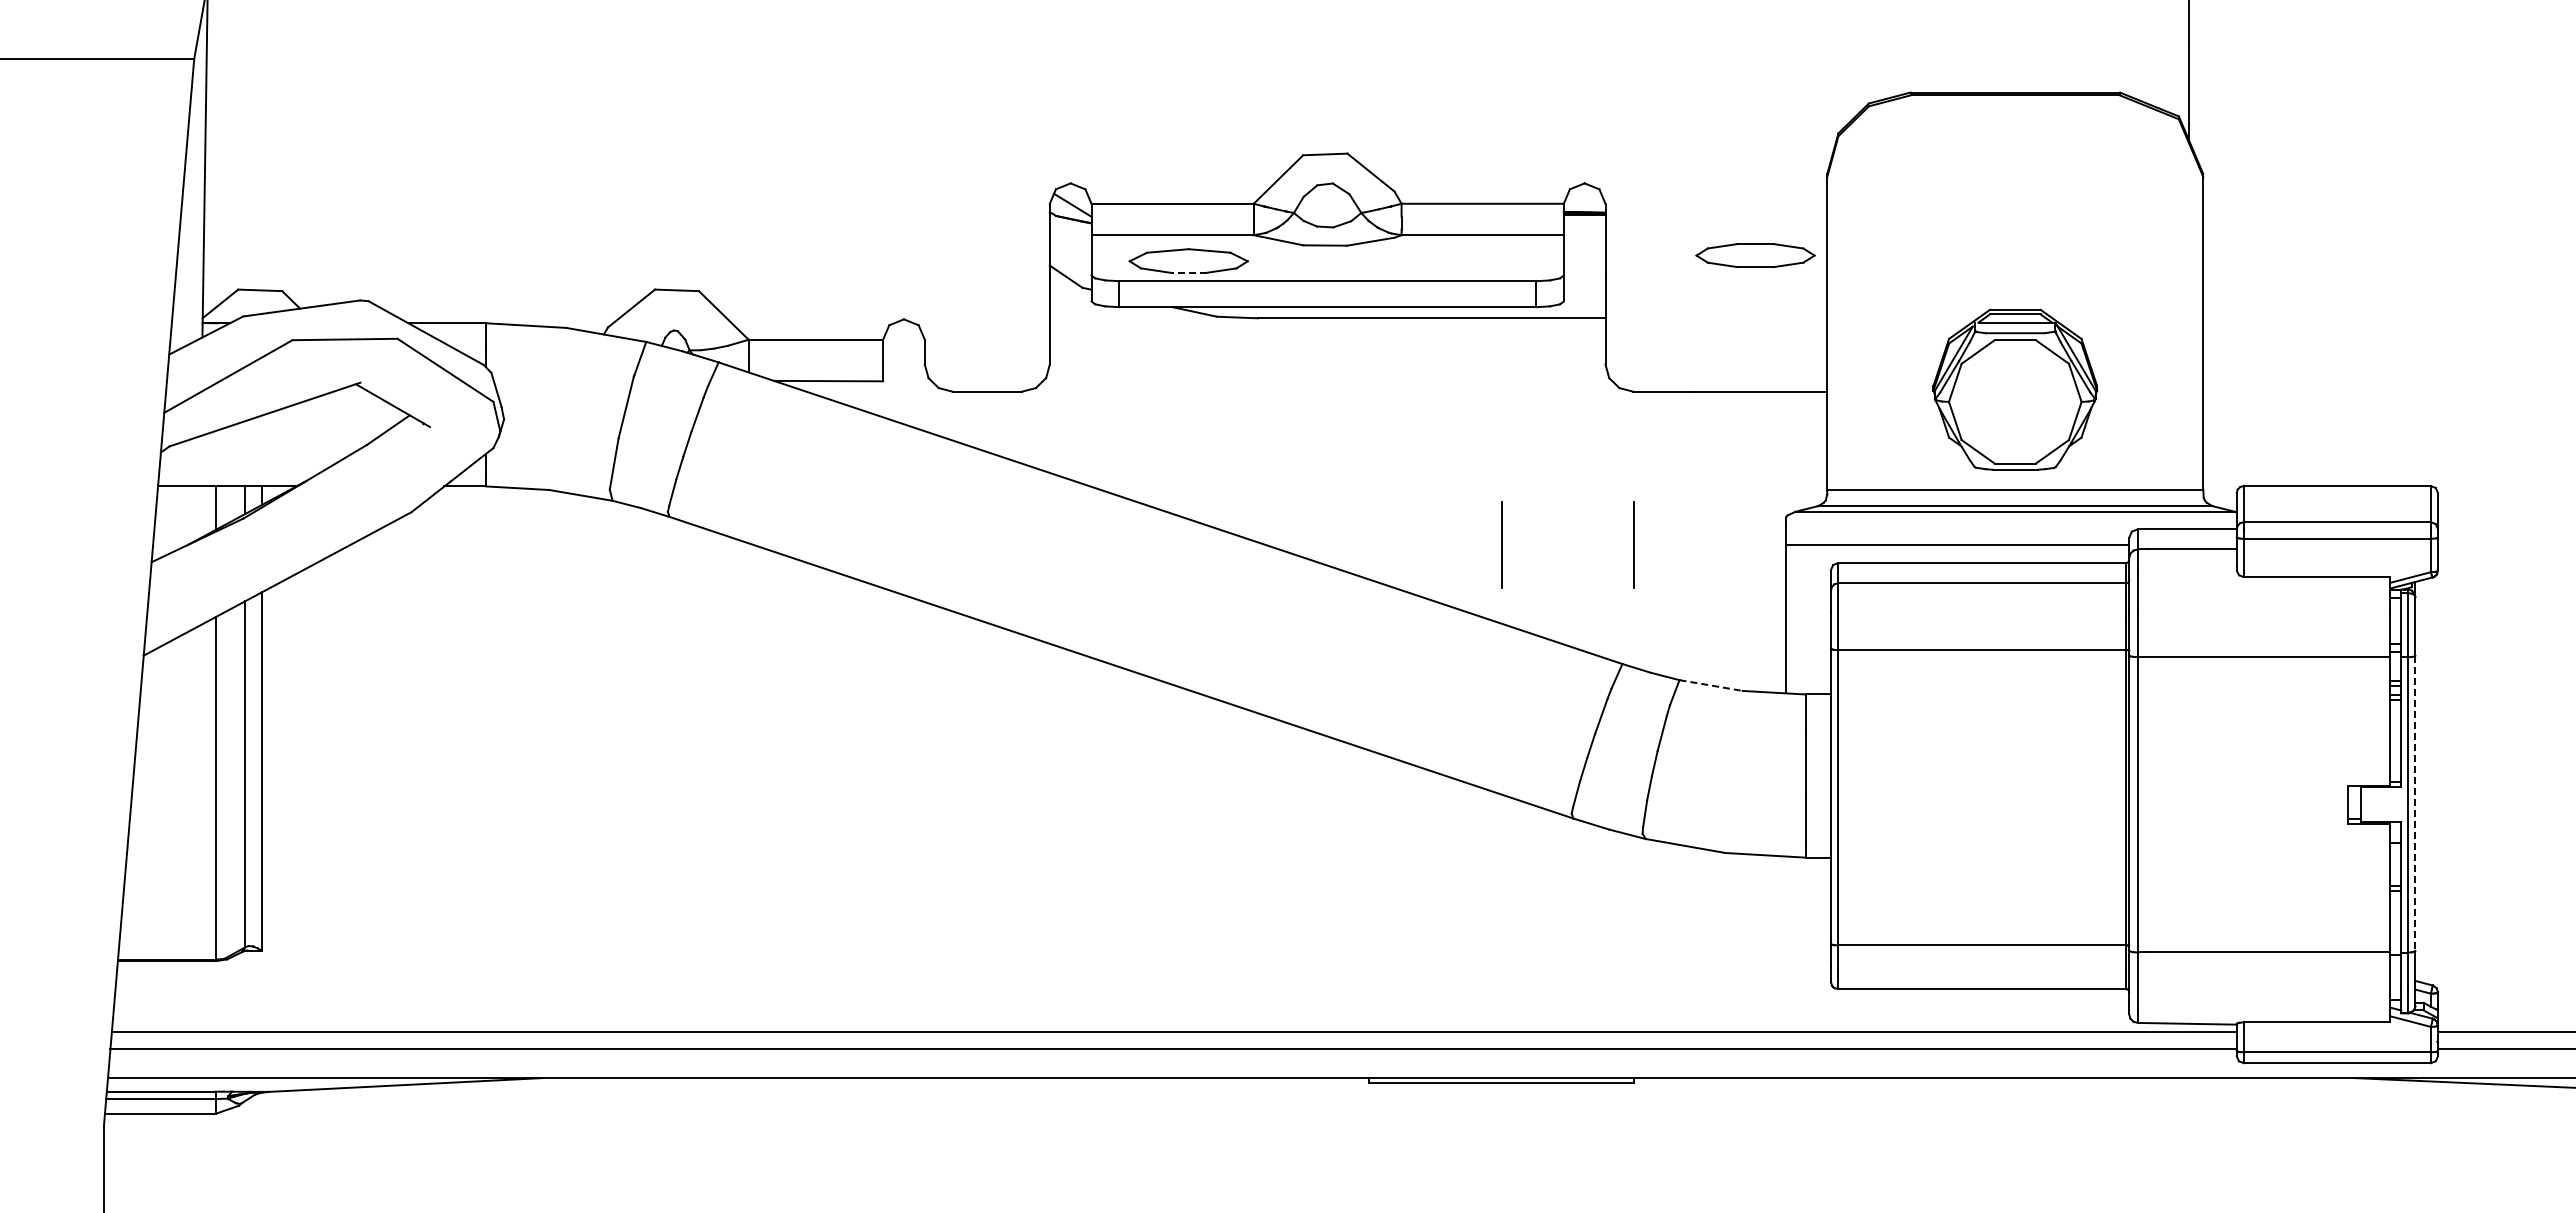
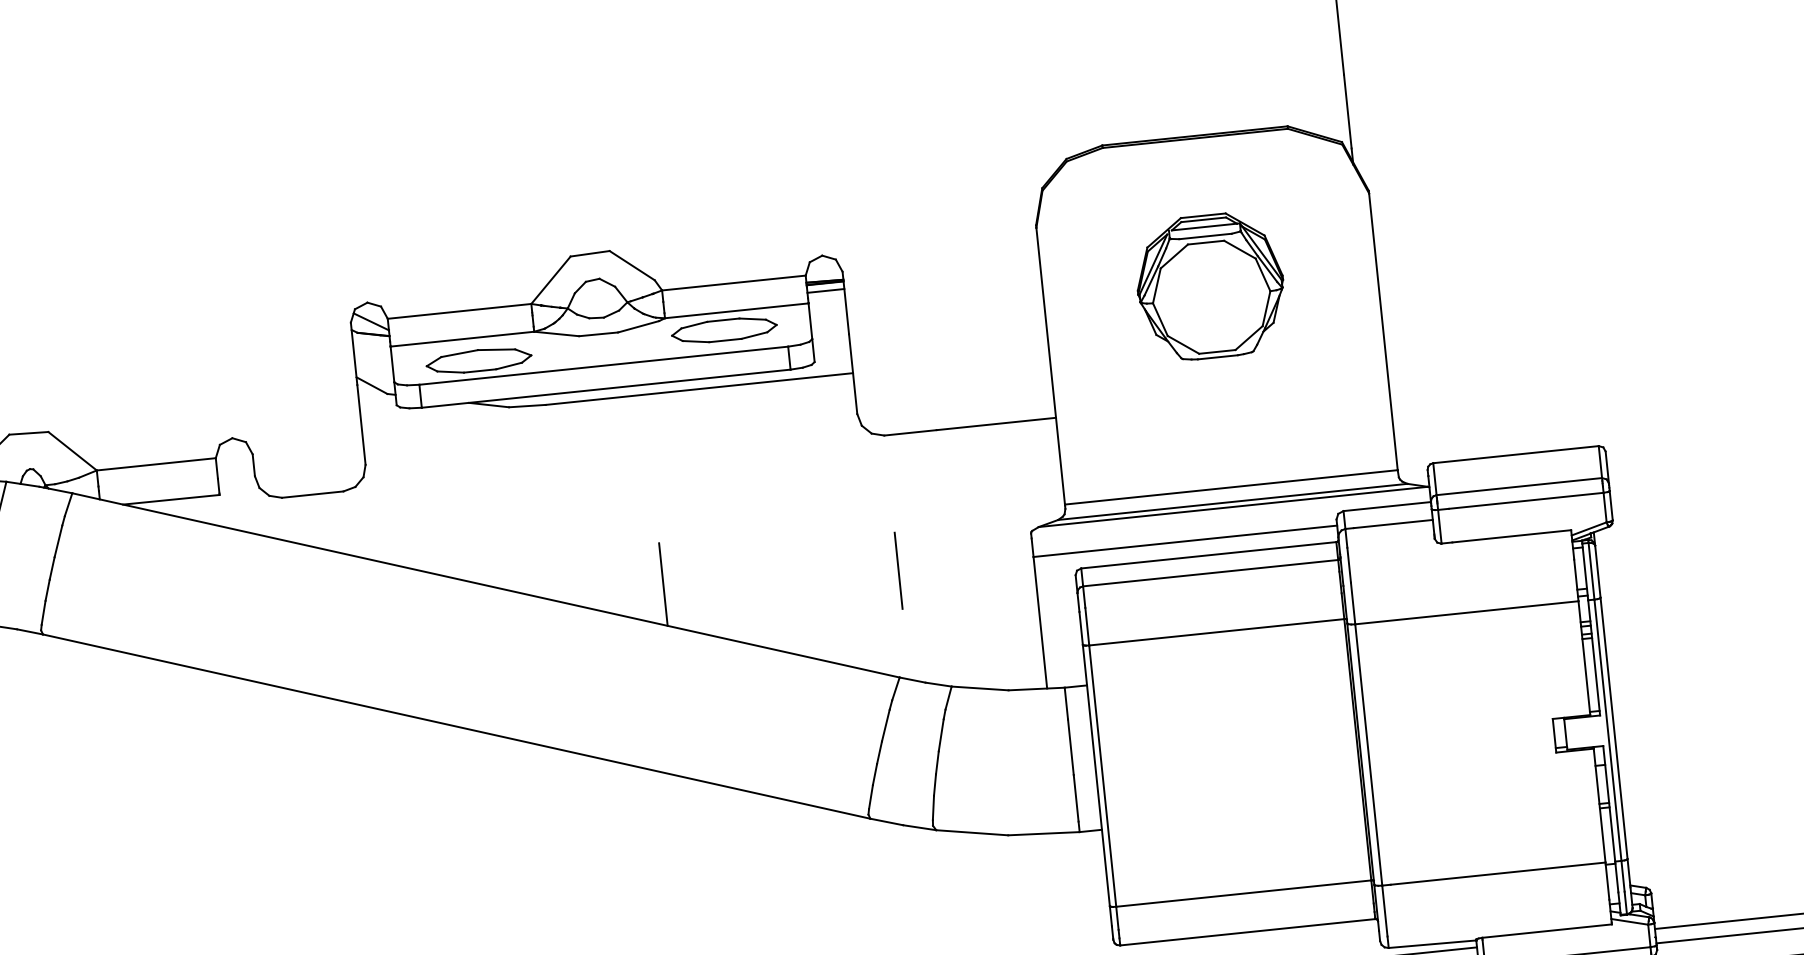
line: (1584, 223) -> (825, 291), added
part: (1755, 255) -> (724, 330), moved
line: (1188, 272) -> (479, 370), dashed -> solid
part: (2015, 389) -> (1210, 286), moved
line: (1369, 532) -> (663, 584), added
line: (1501, 544) -> (781, 582), removed
line: (1711, 685) -> (980, 688), dashed -> solid
line: (2415, 803) -> (1614, 728), dashed -> solid

